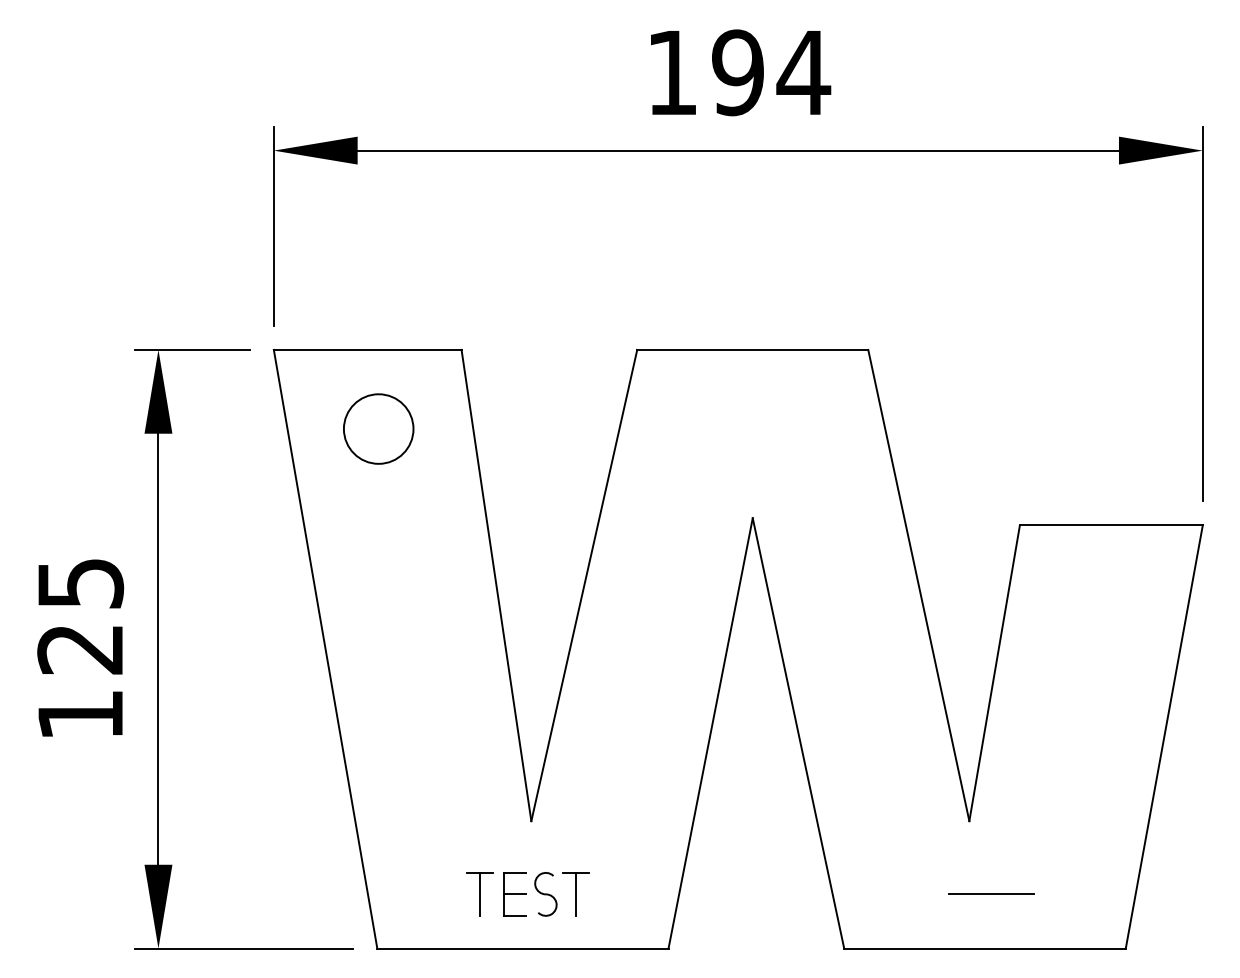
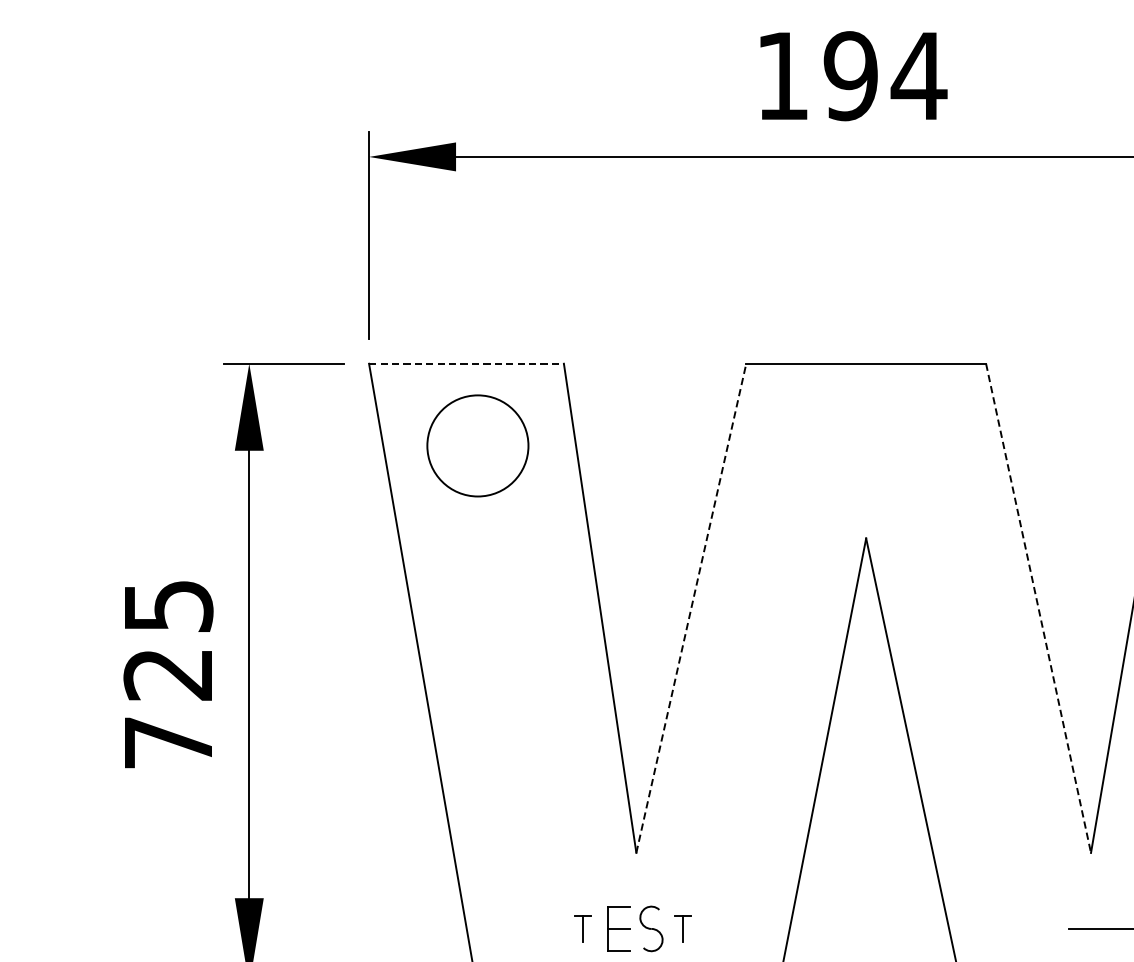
line: (367, 349) -> (466, 363), solid -> dashed
circle: (378, 428) -> (477, 445), size x1.4
line: (584, 585) -> (691, 608), solid -> dashed
line: (918, 585) -> (1038, 608), solid -> dashed
text: (80, 715) -> (168, 743), 125 -> 725
part: (479, 894) -> (582, 929), size x0.6
part: (575, 894) -> (682, 929), size x0.6

